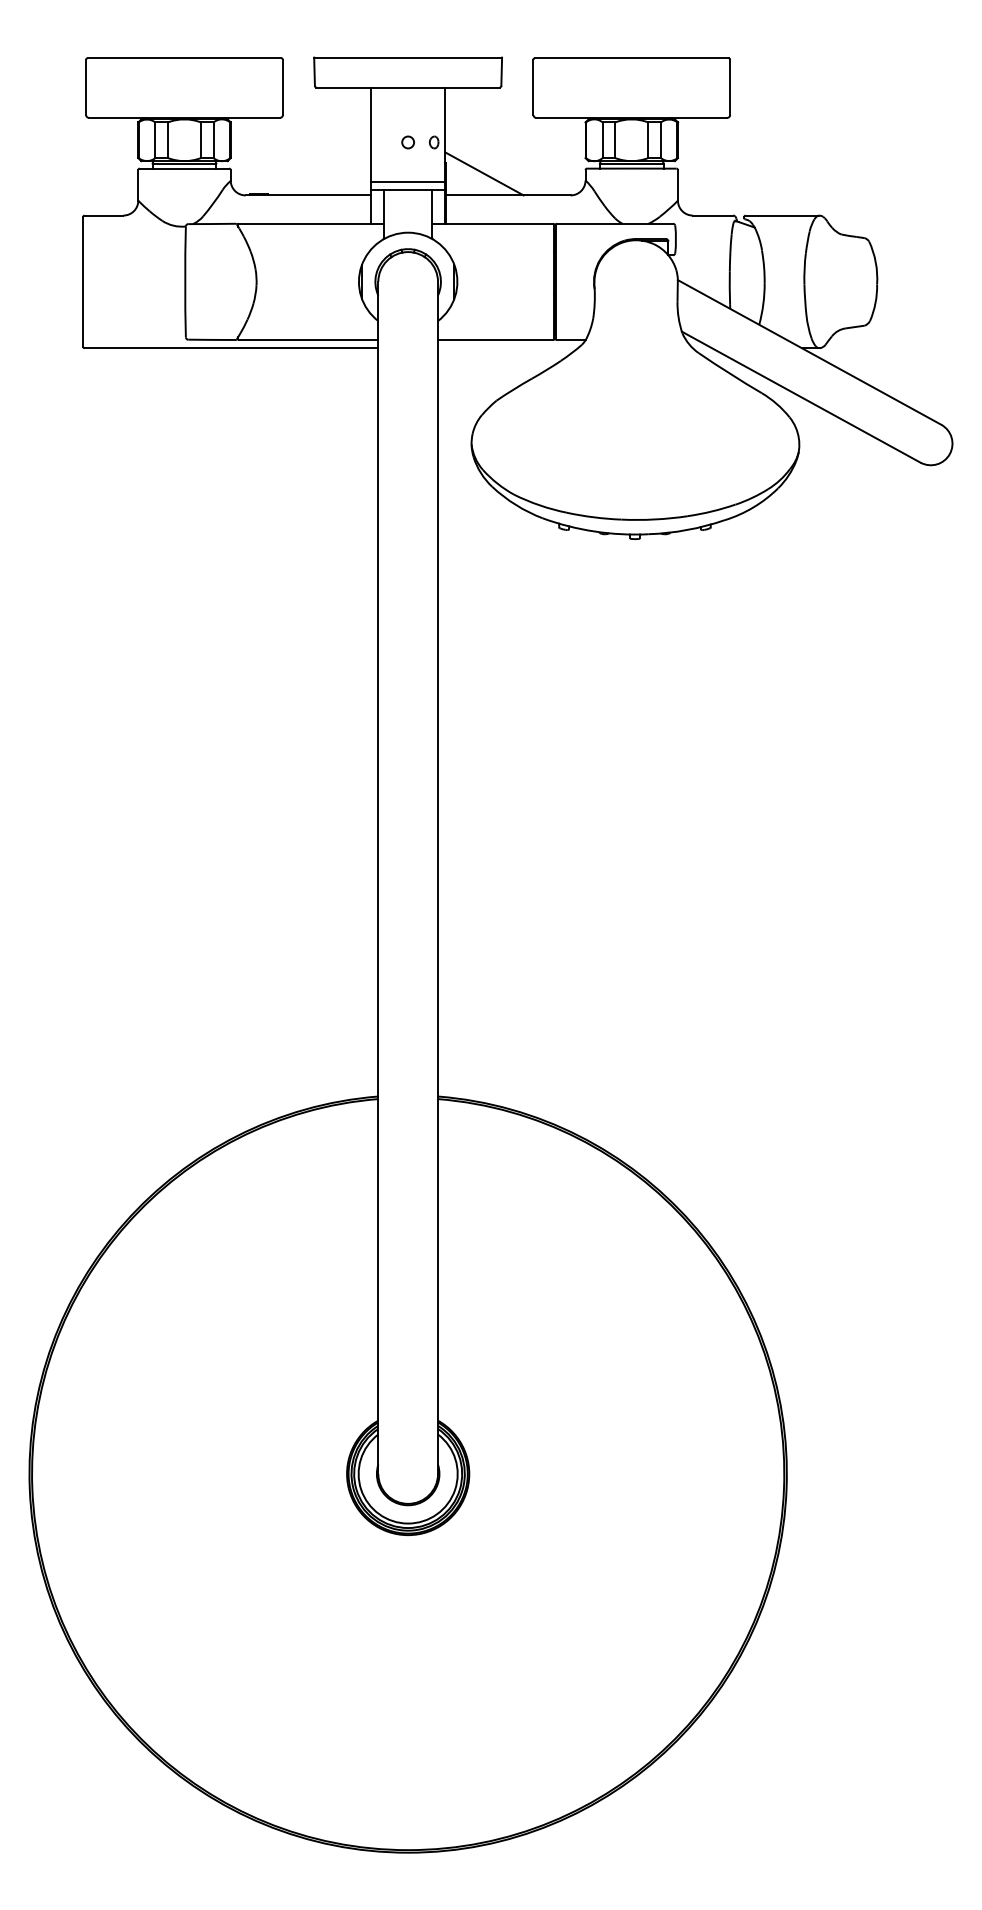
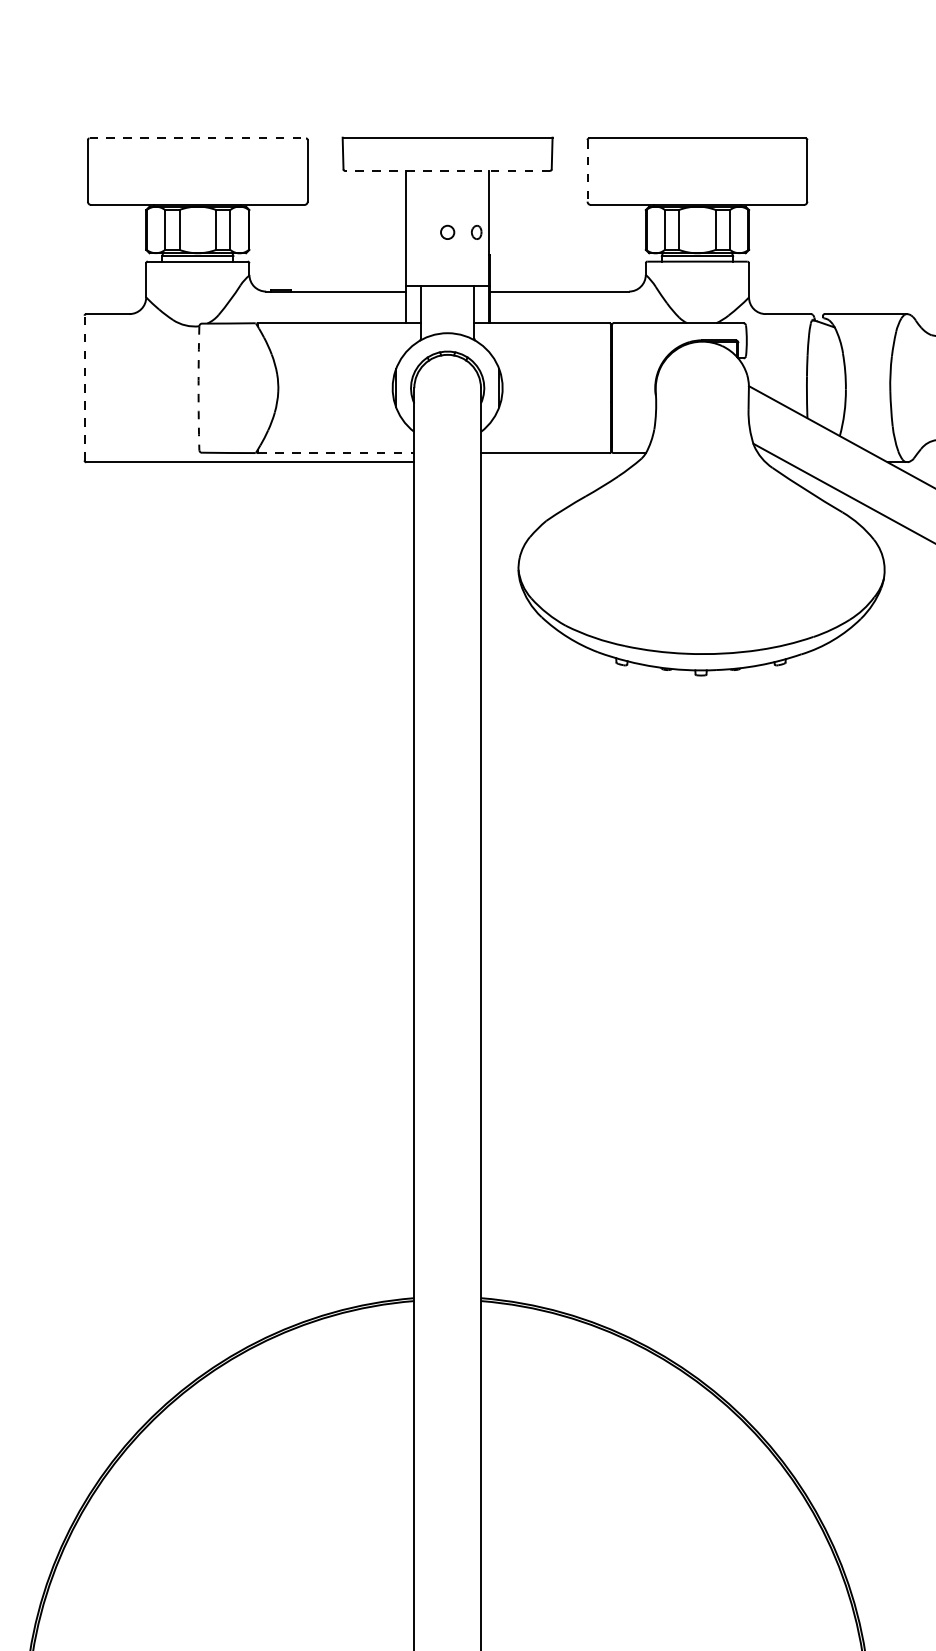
line: (184, 58) -> (197, 138), solid -> dashed
line: (408, 87) -> (448, 171), solid -> dashed
line: (533, 87) -> (587, 171), solid -> dashed
line: (484, 173) -> (532, 267), removed
line: (407, 182) -> (446, 277), removed
line: (83, 281) -> (84, 387), solid -> dashed
arc: (185, 281) -> (198, 387), solid -> dashed
line: (308, 340) -> (336, 453), solid -> dashed

